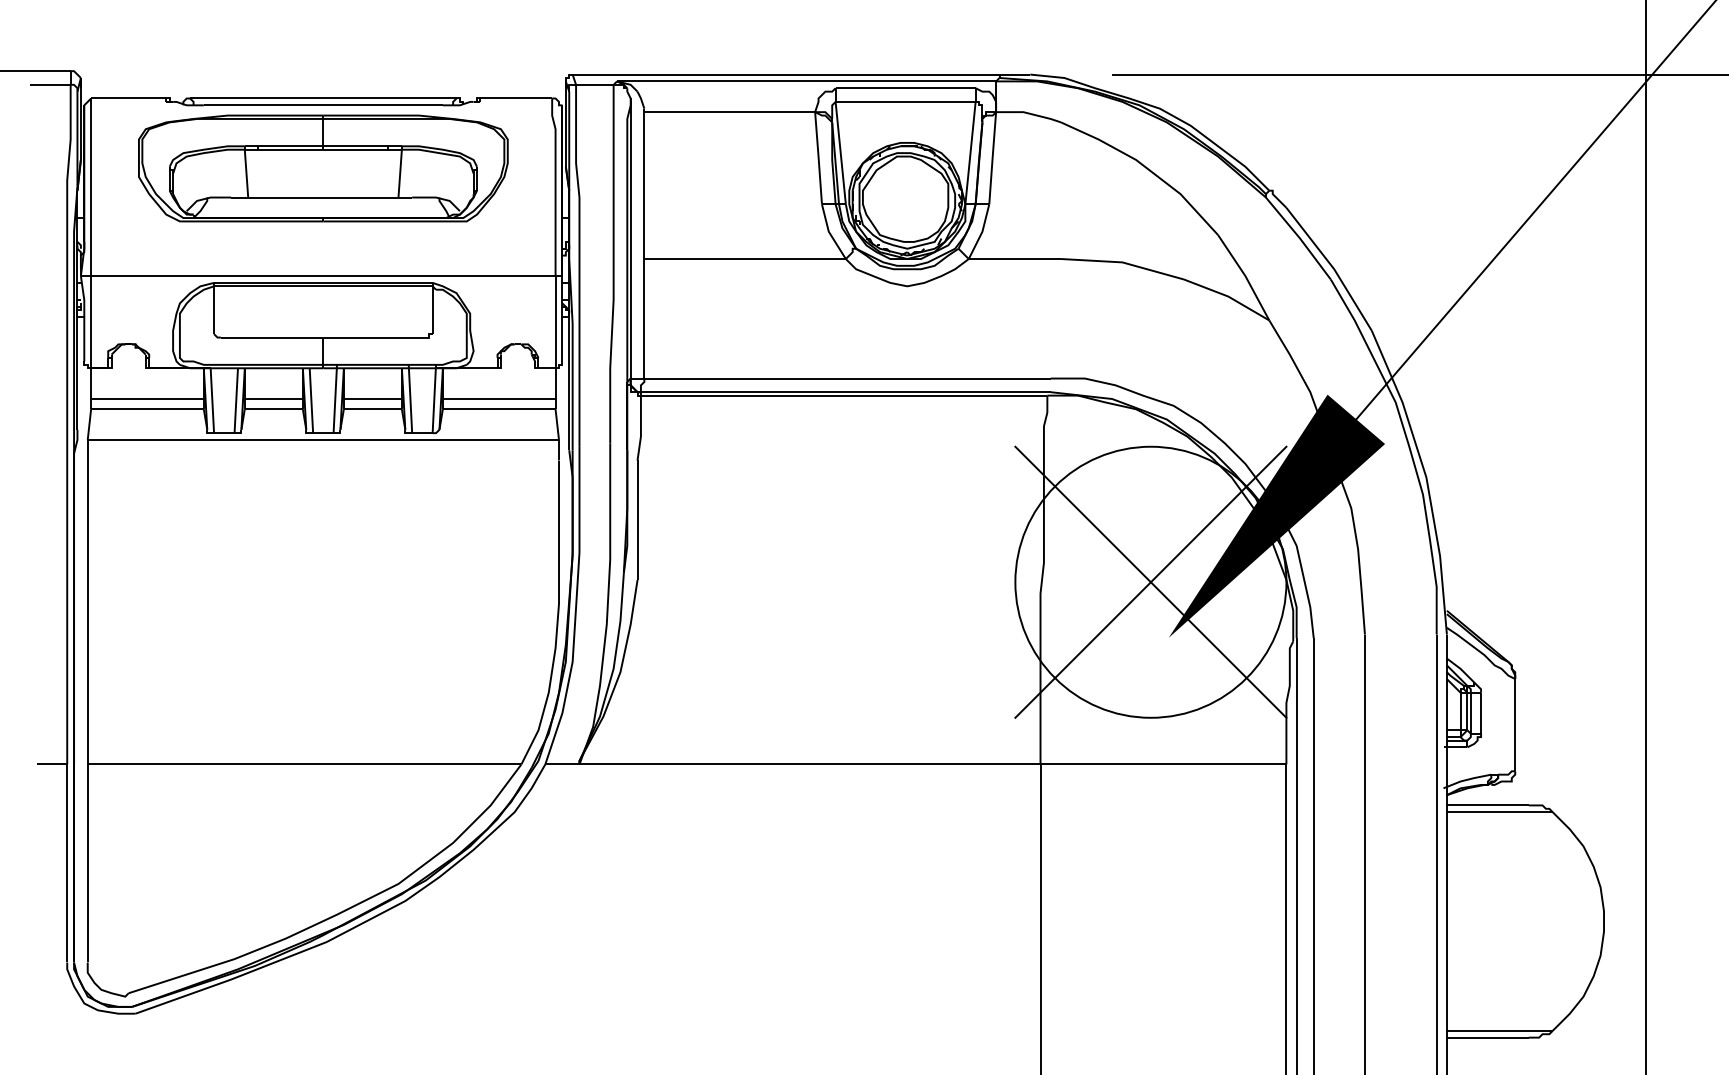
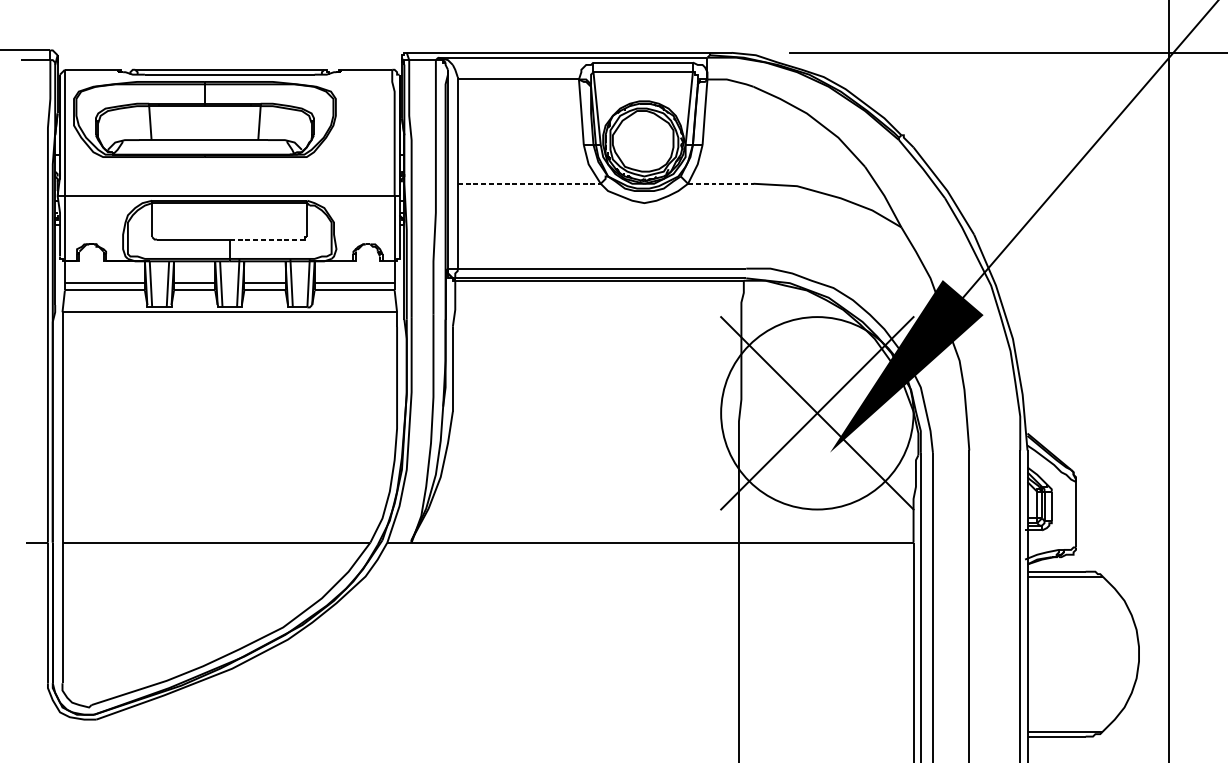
part: (323, 168) -> (205, 119), moved
line: (745, 259) -> (529, 184), solid -> dashed
line: (1015, 259) -> (721, 184), solid -> dashed
line: (372, 337) -> (264, 239), solid -> dashed

